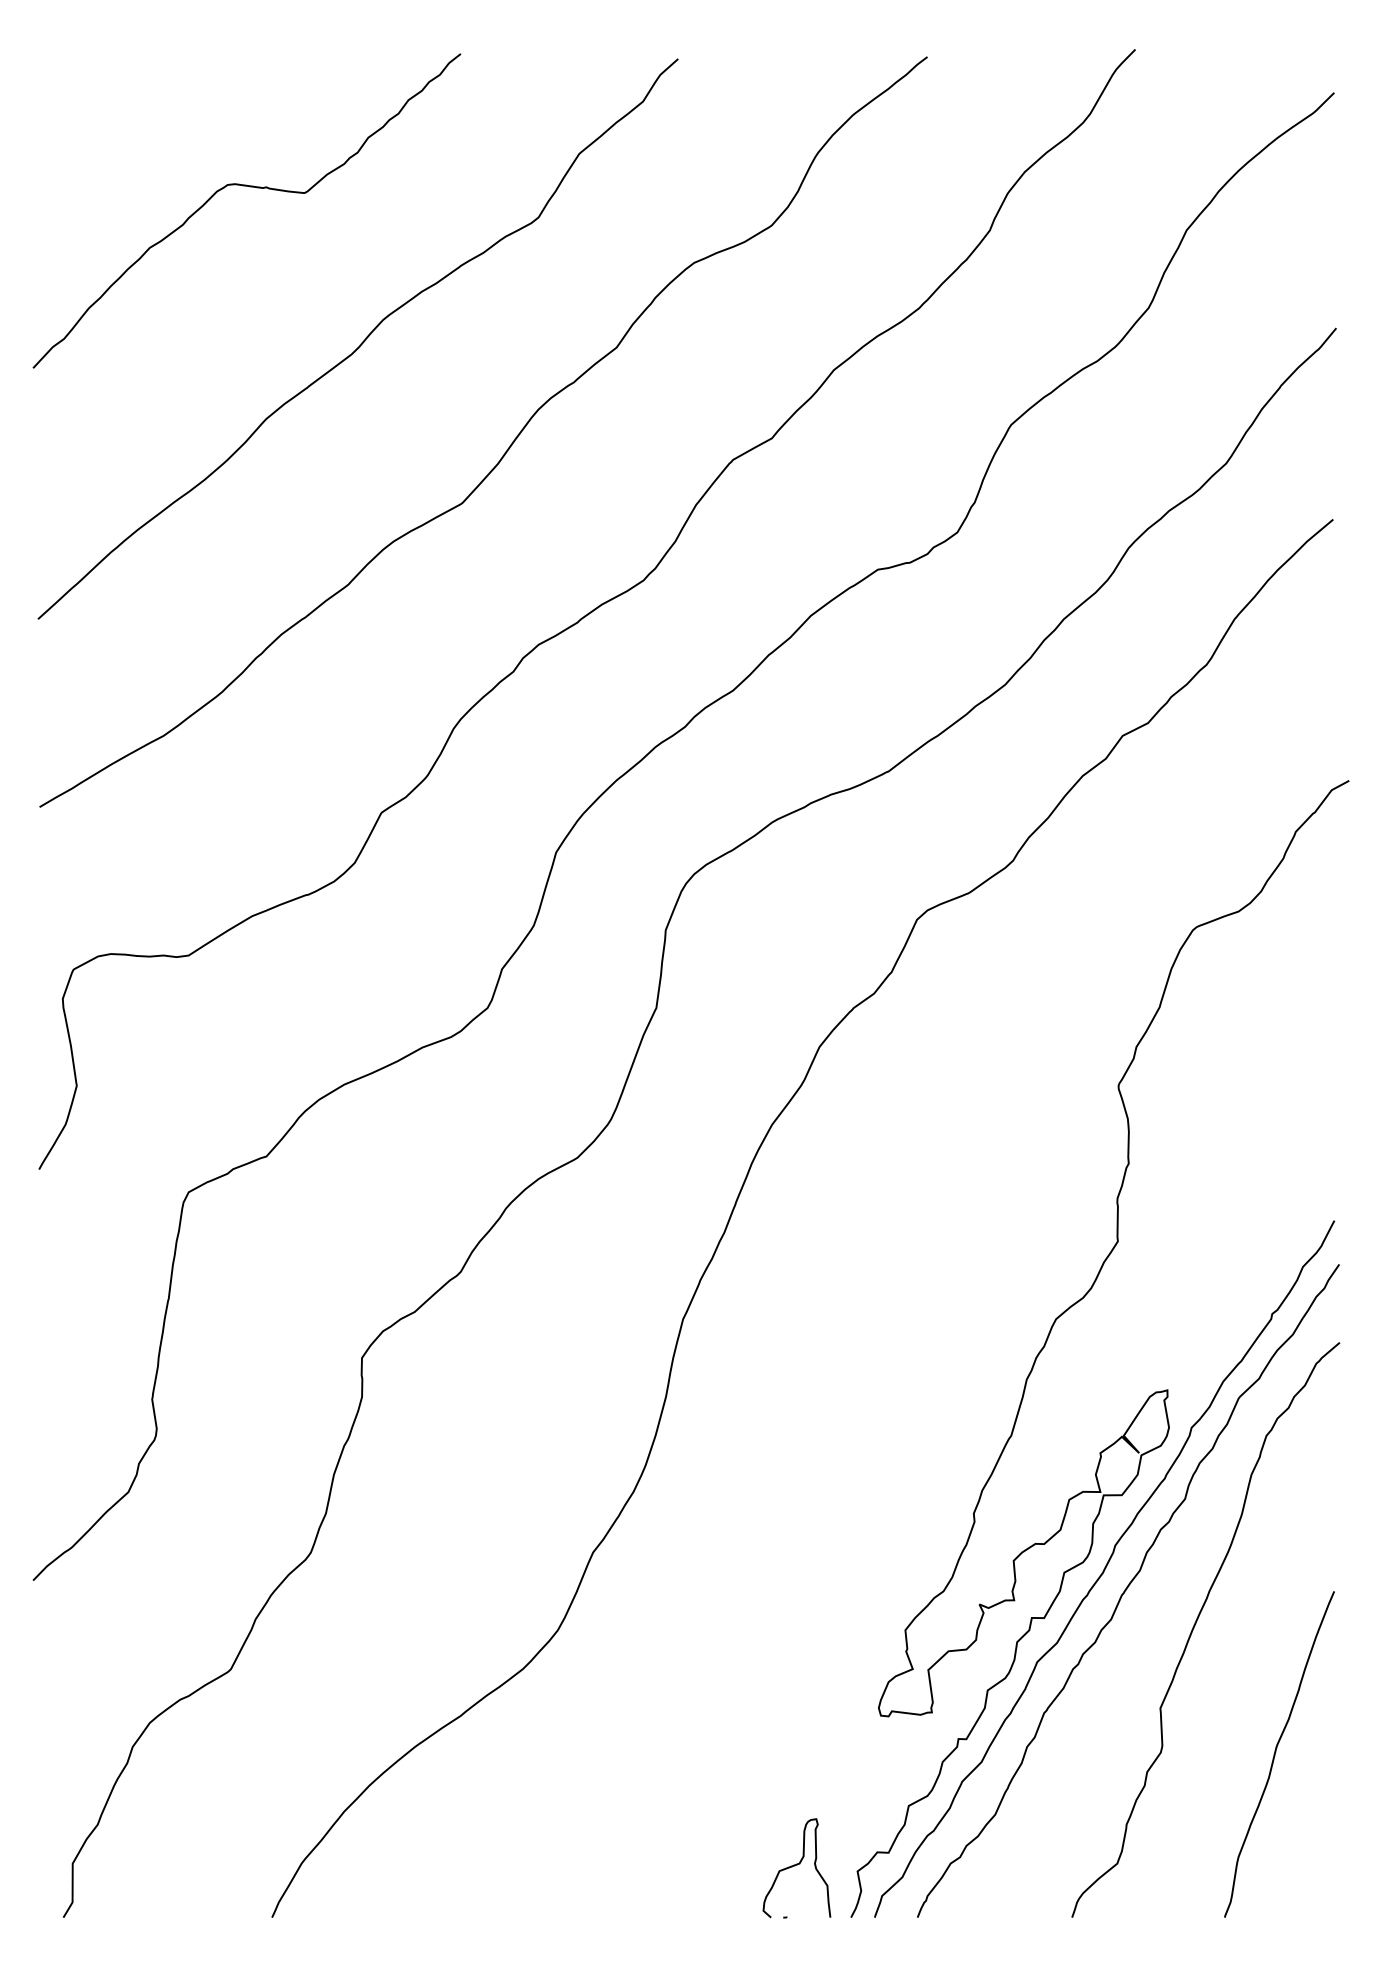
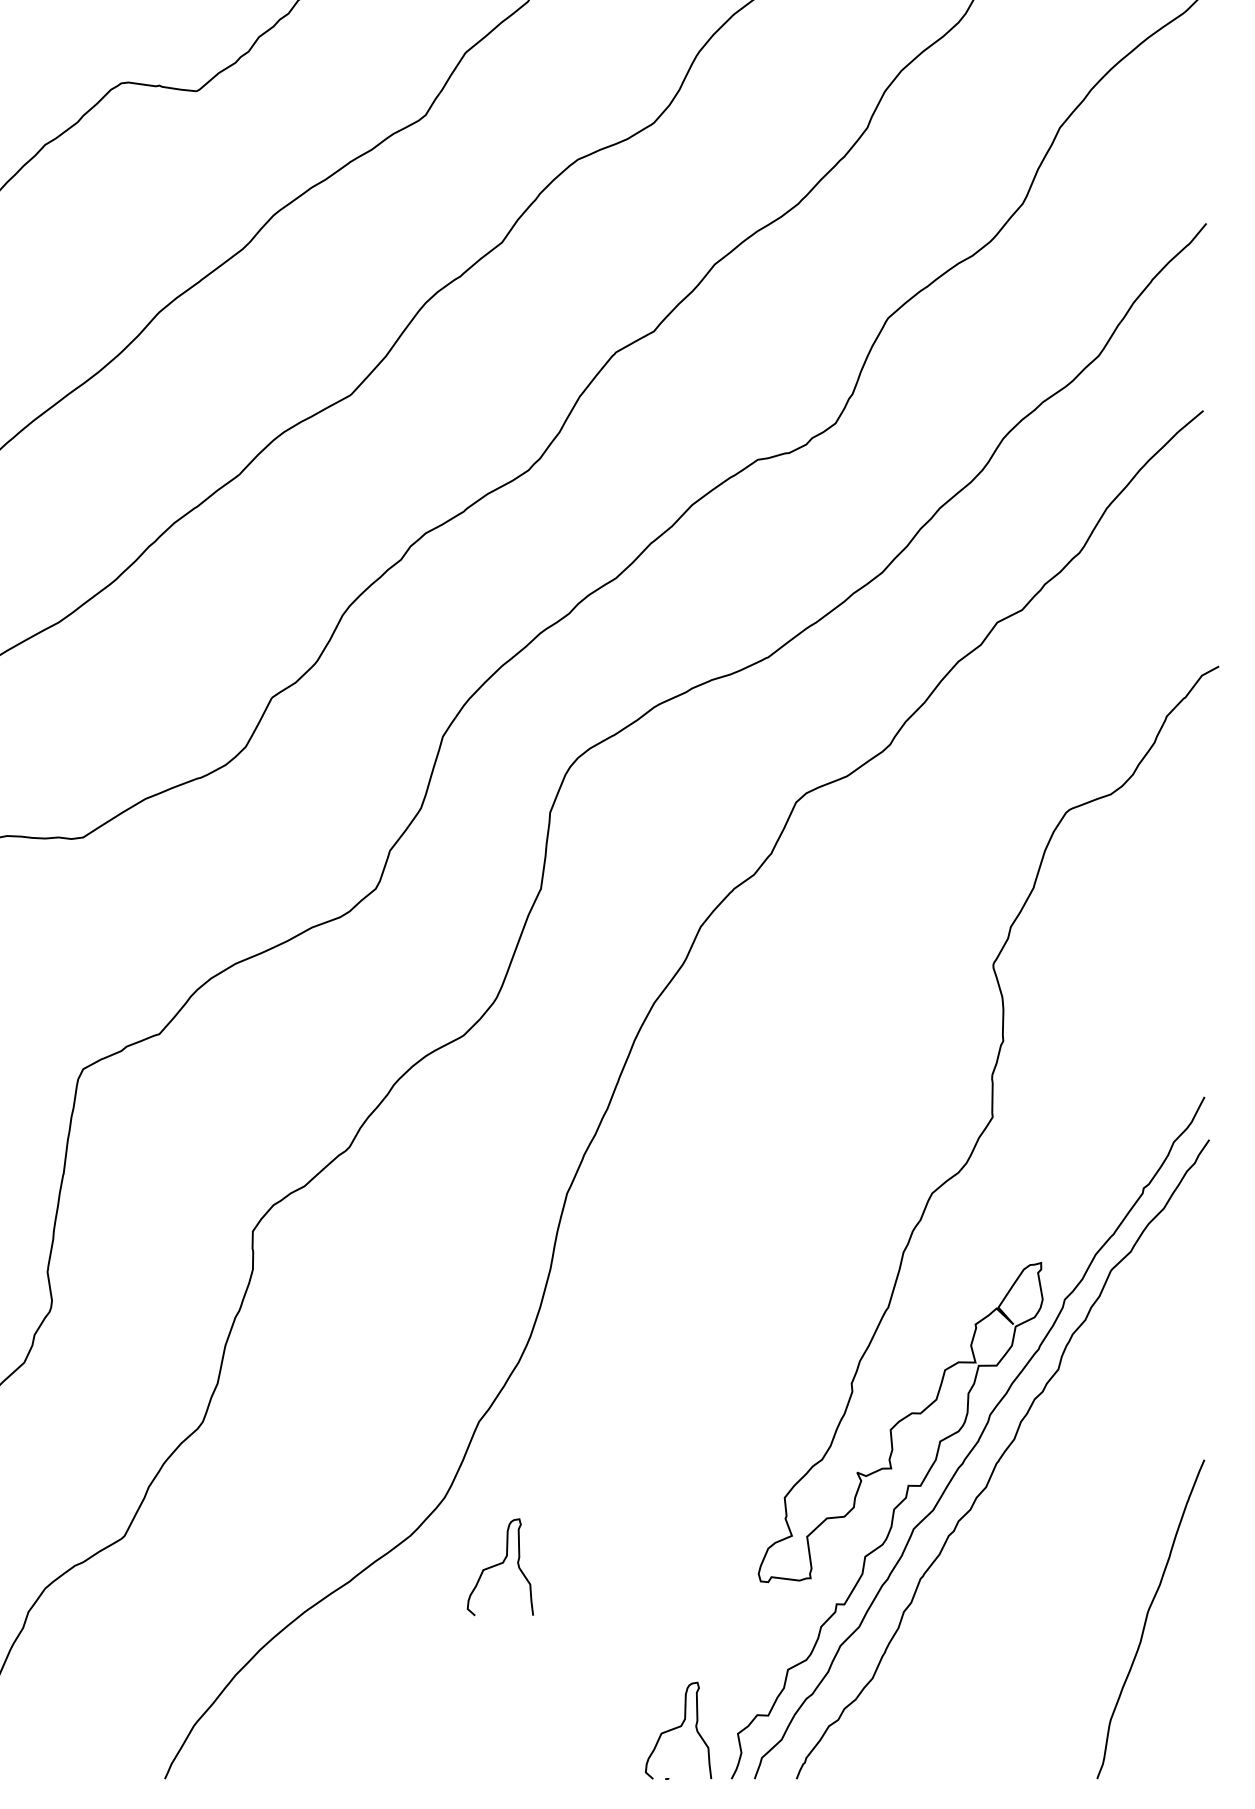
curve: (1195, 1626) -> (1068, 1494), removed
curve: (613, 1699) -> (499, 1565), added

